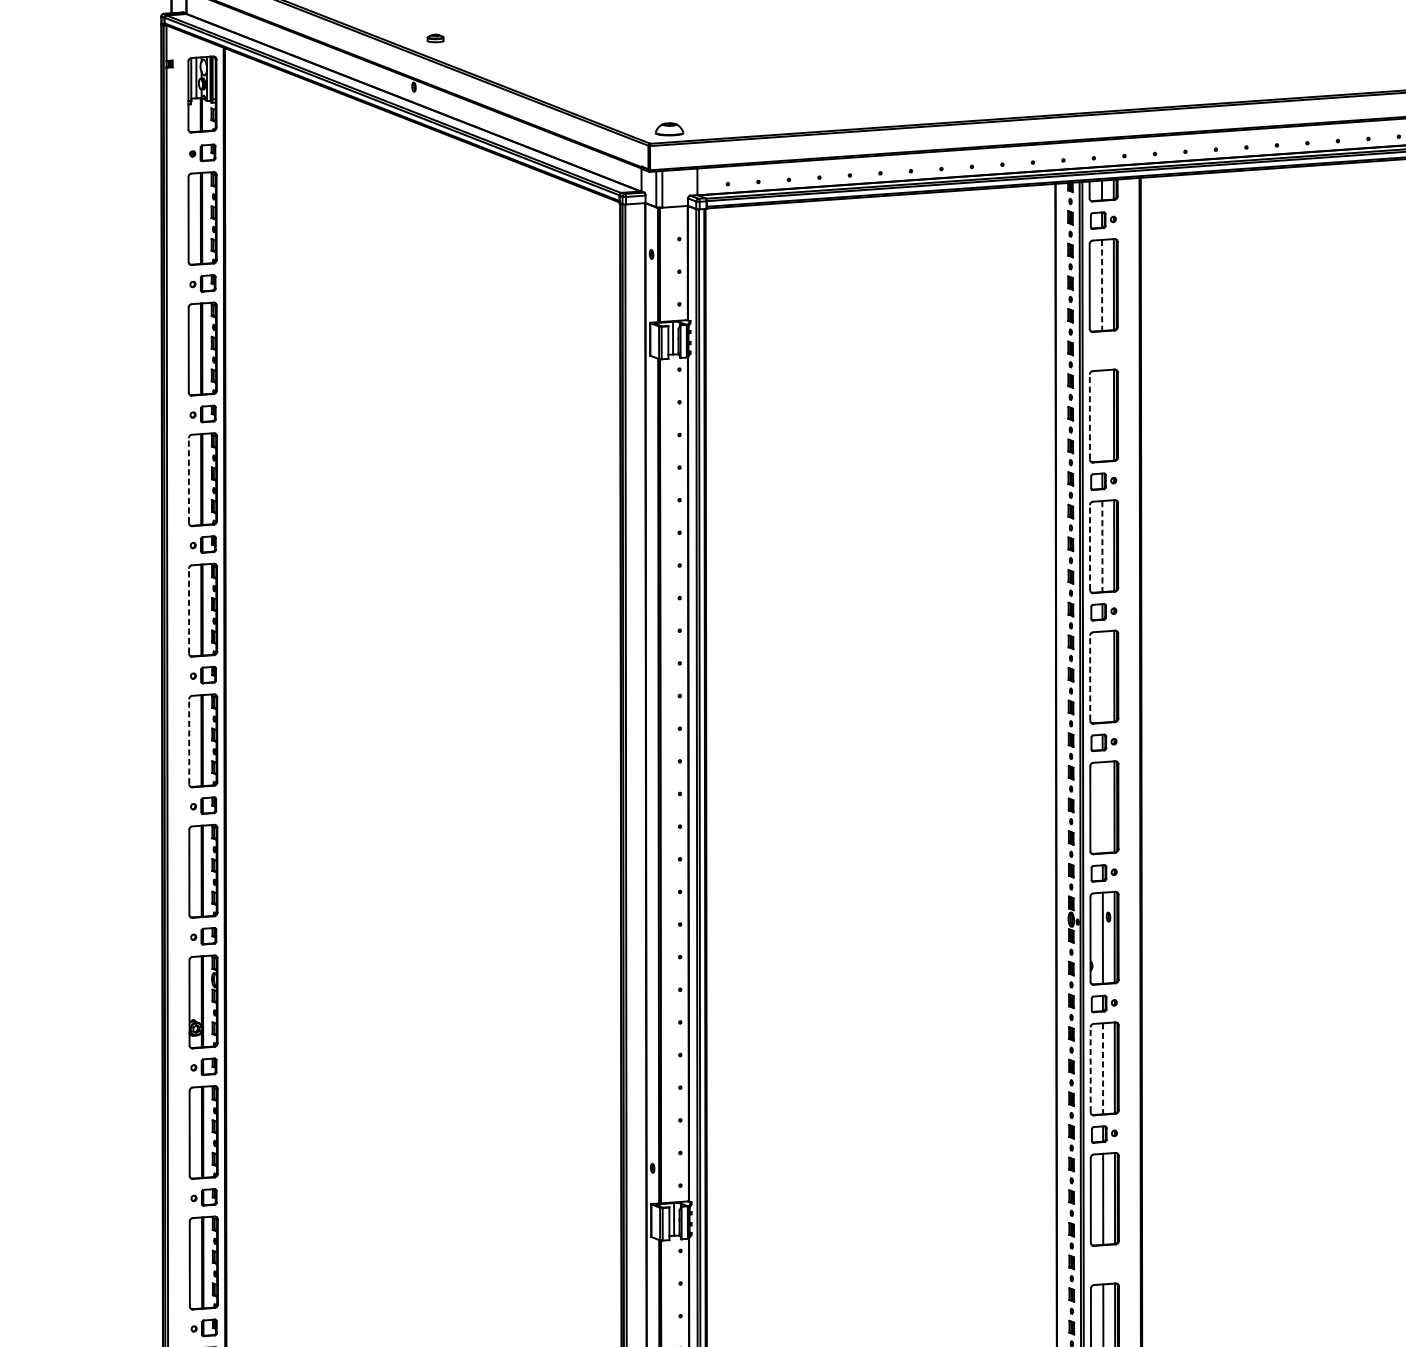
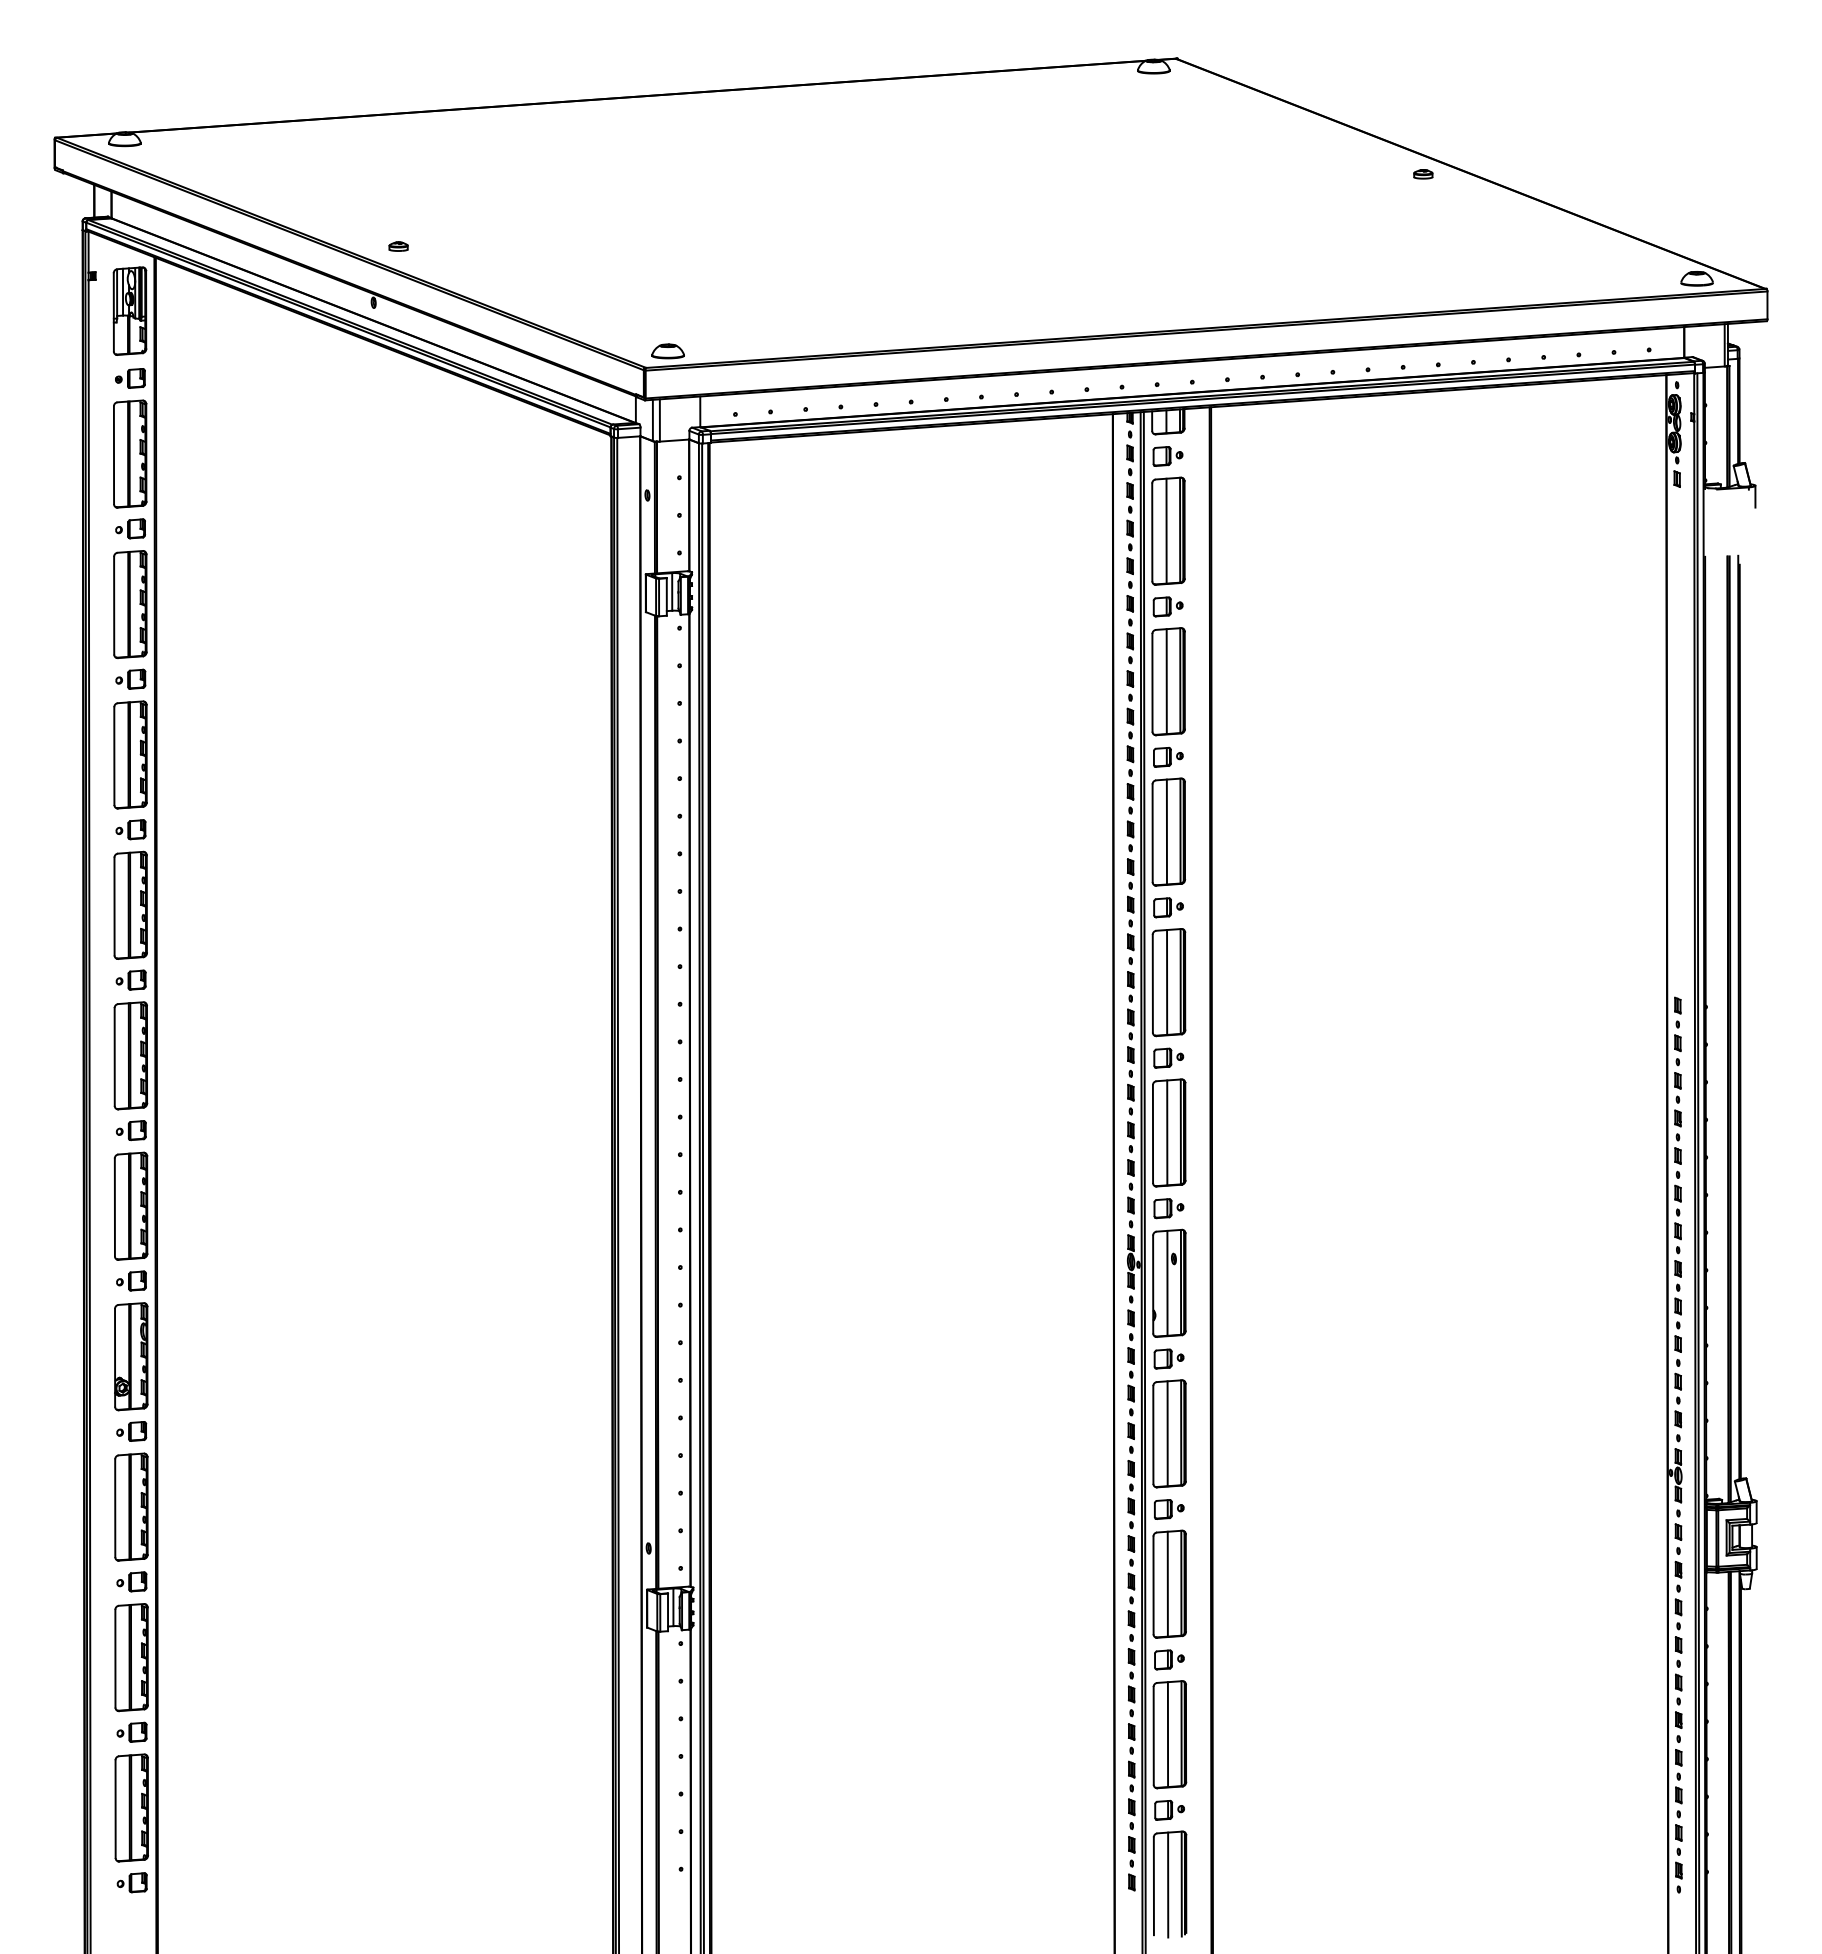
line: (1102, 285) -> (1166, 531), dashed -> solid
part: (1102, 350) -> (1167, 606), added
line: (1102, 415) -> (1166, 681), added
line: (1089, 416) -> (1152, 682), dashed -> solid
line: (189, 480) -> (114, 756), dashed -> solid
line: (1102, 546) -> (1166, 832), dashed -> solid
line: (1089, 547) -> (1152, 833), dashed -> solid
line: (189, 611) -> (114, 906), dashed -> solid
line: (1102, 677) -> (1167, 982), added
line: (1089, 678) -> (1152, 983), dashed -> solid
line: (189, 741) -> (114, 1056), dashed -> solid
line: (1102, 807) -> (1167, 1132), added
line: (1090, 1069) -> (1153, 1434), dashed -> solid
line: (1102, 1069) -> (1167, 1434), dashed -> solid
part: (1104, 1264) -> (1169, 1659), added

